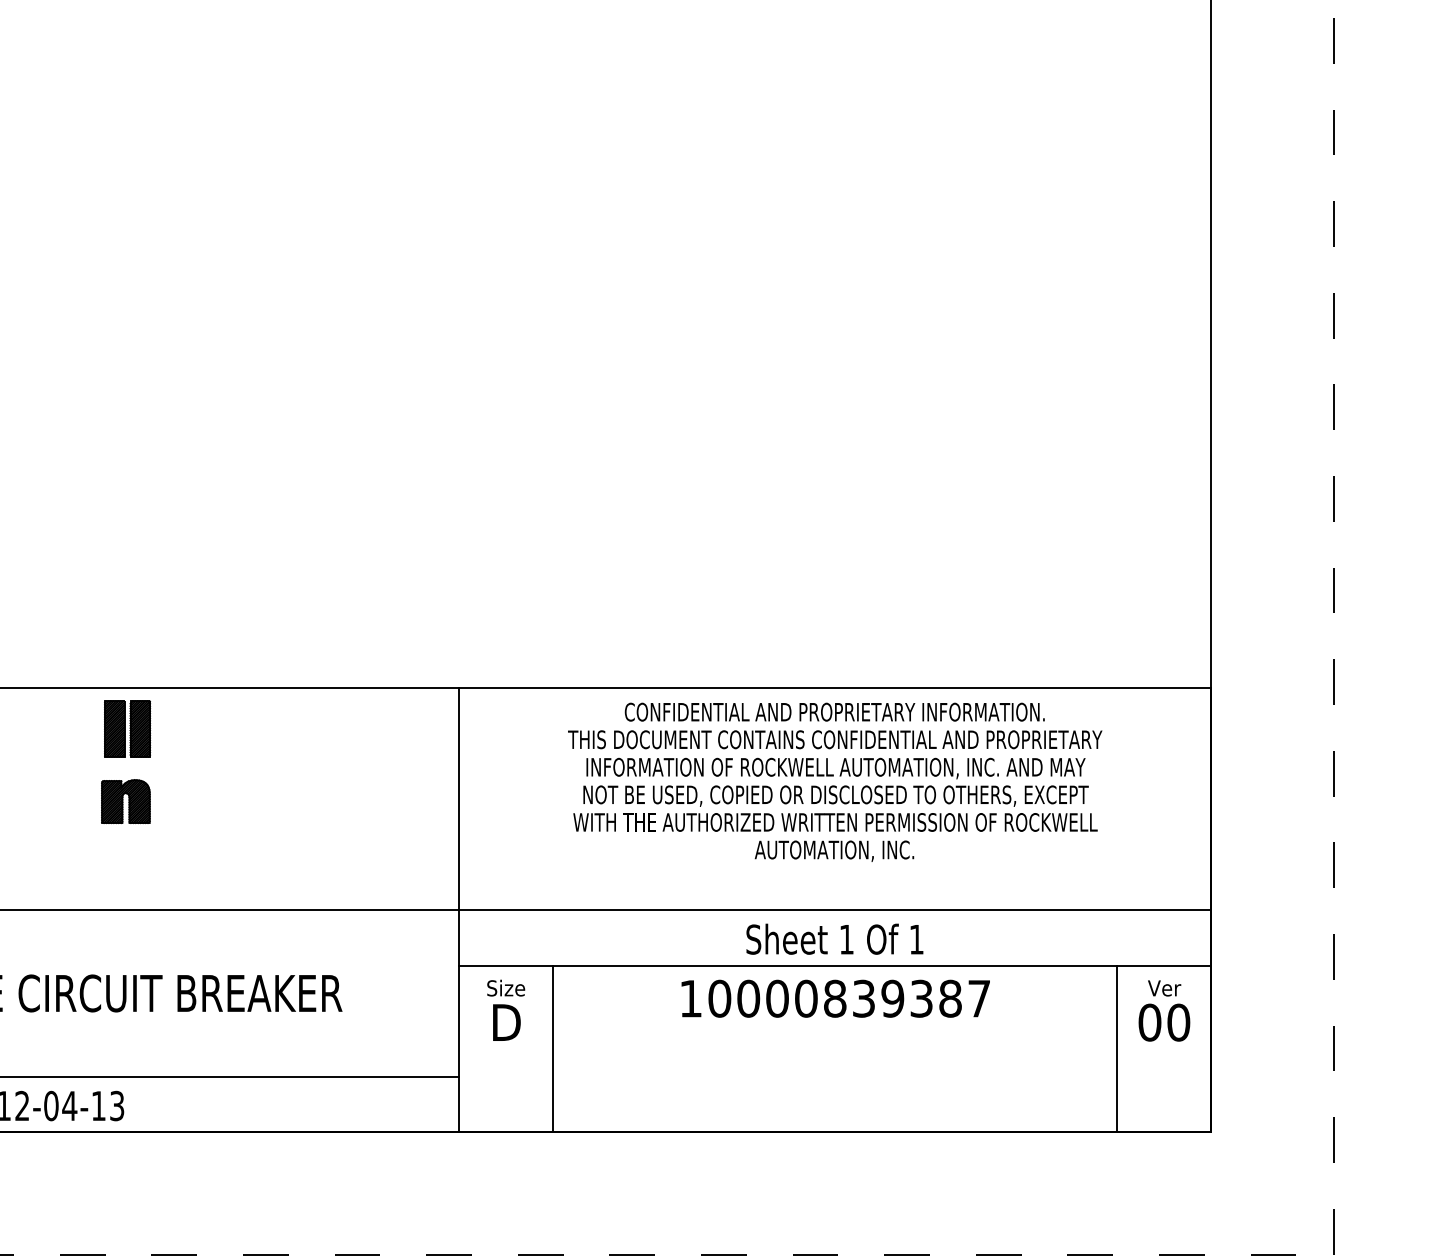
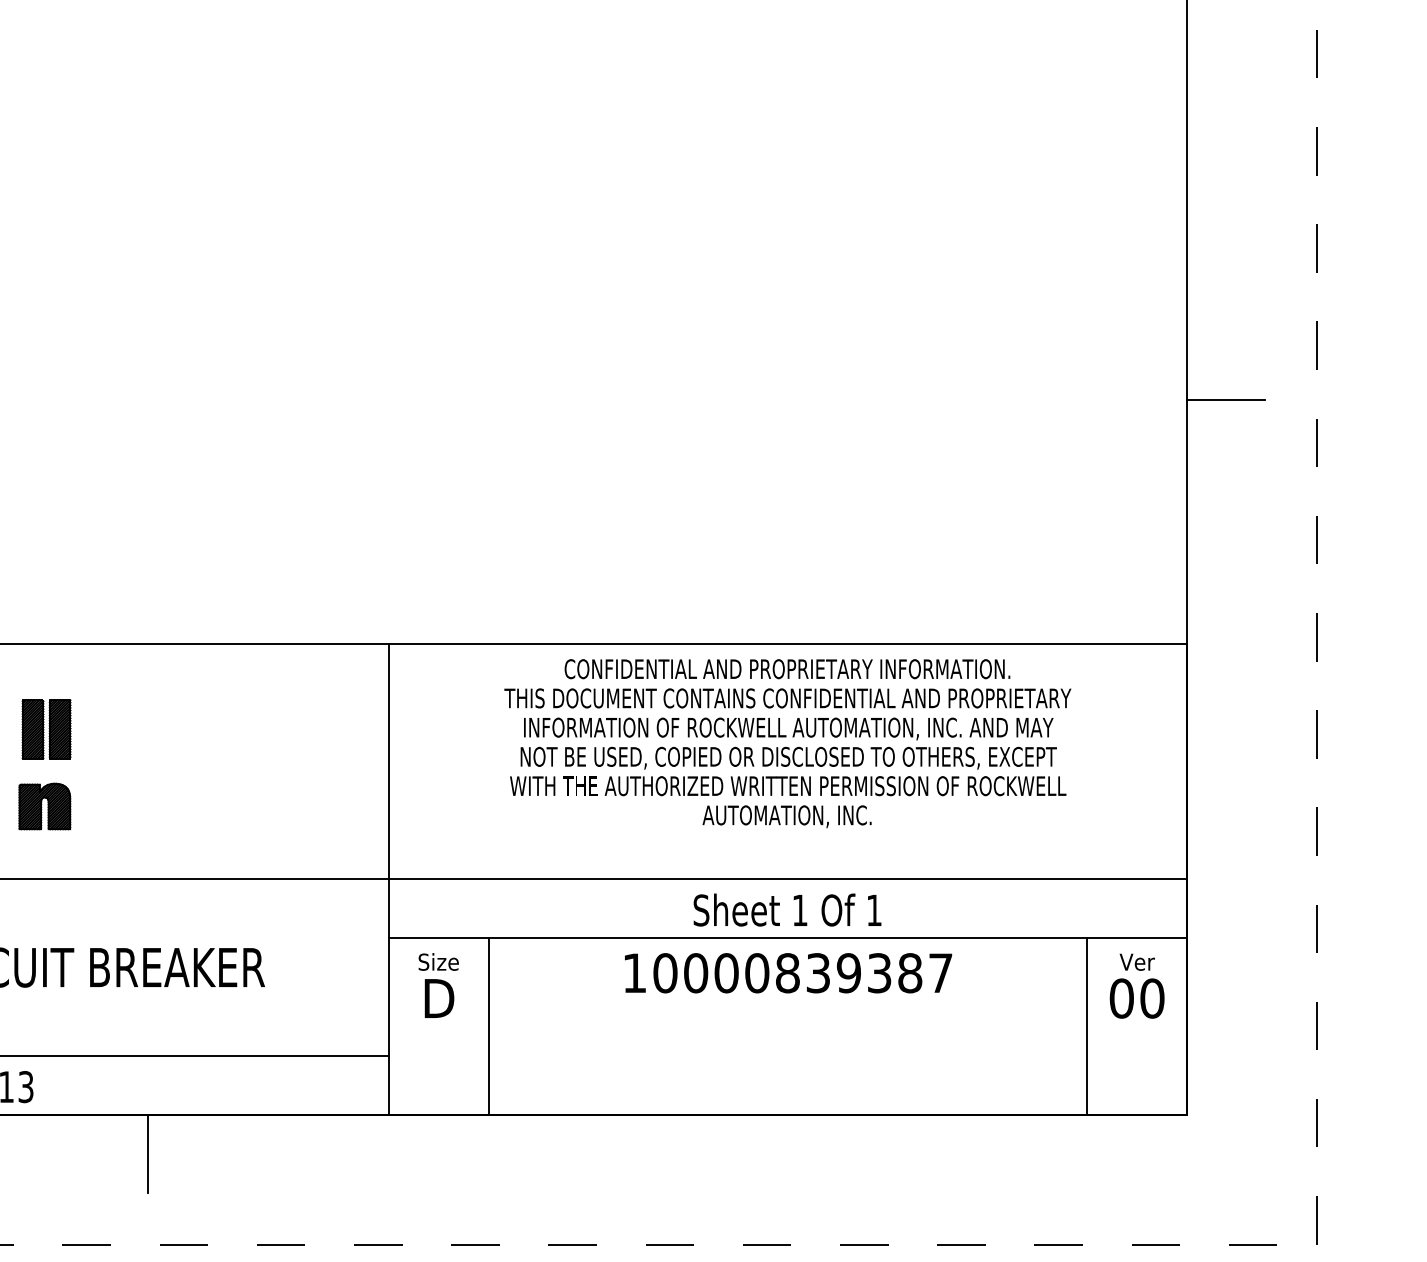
line: (1247, 458) -> (1225, 399), added
part: (126, 762) -> (45, 764), moved
line: (231, 1168) -> (147, 1153), added

